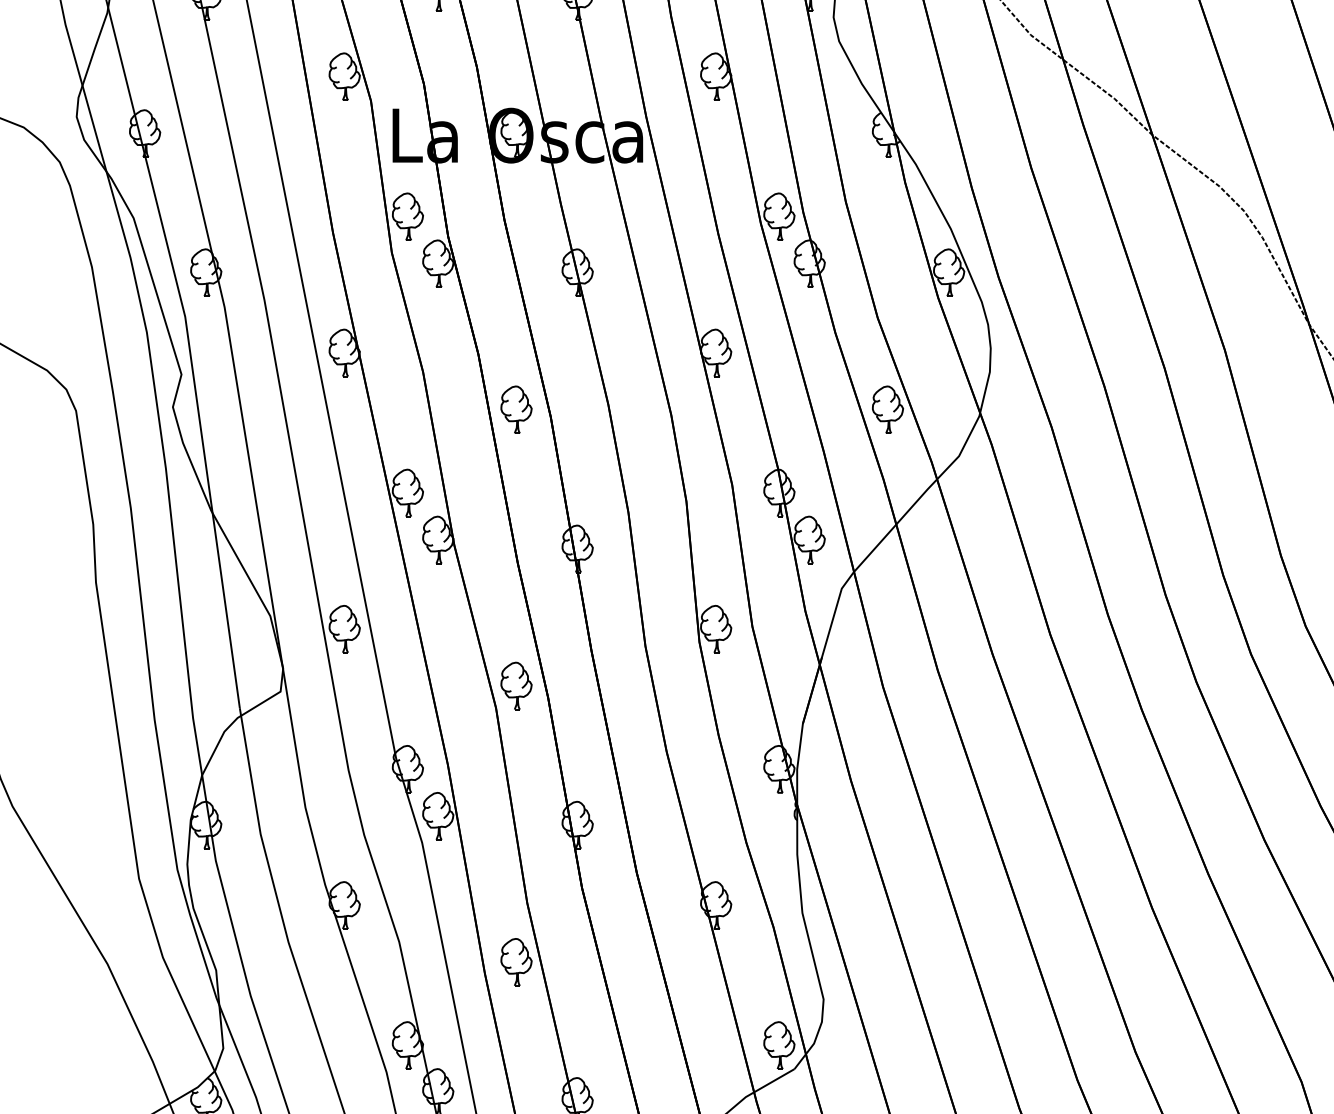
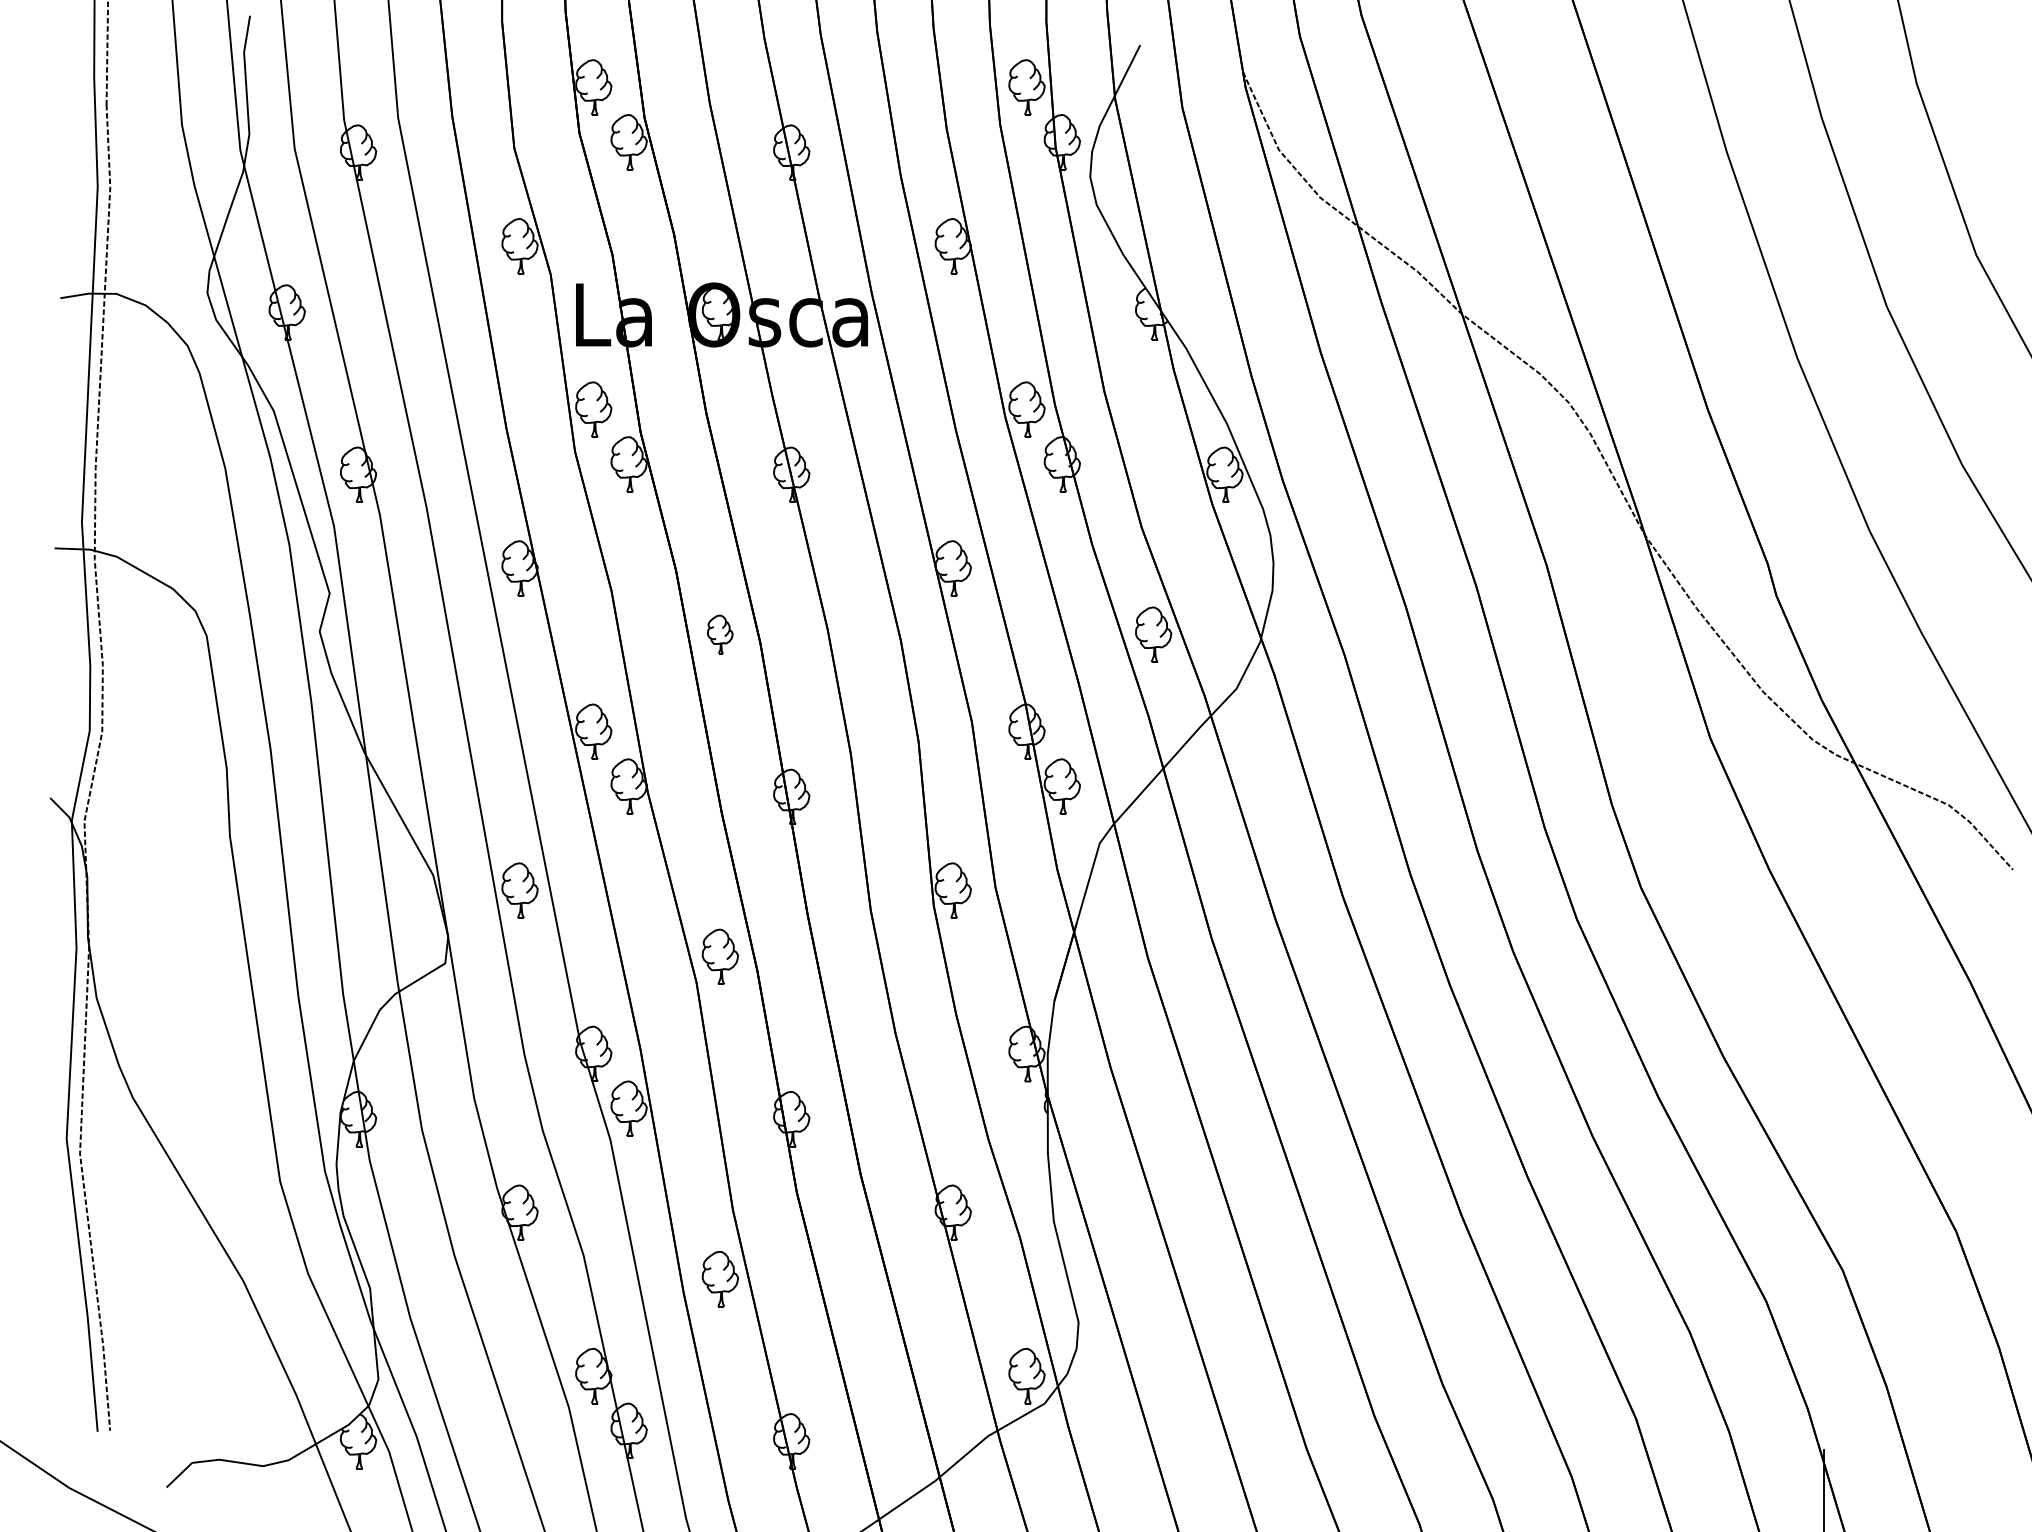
part: (515, 409) -> (719, 634), size x0.7

